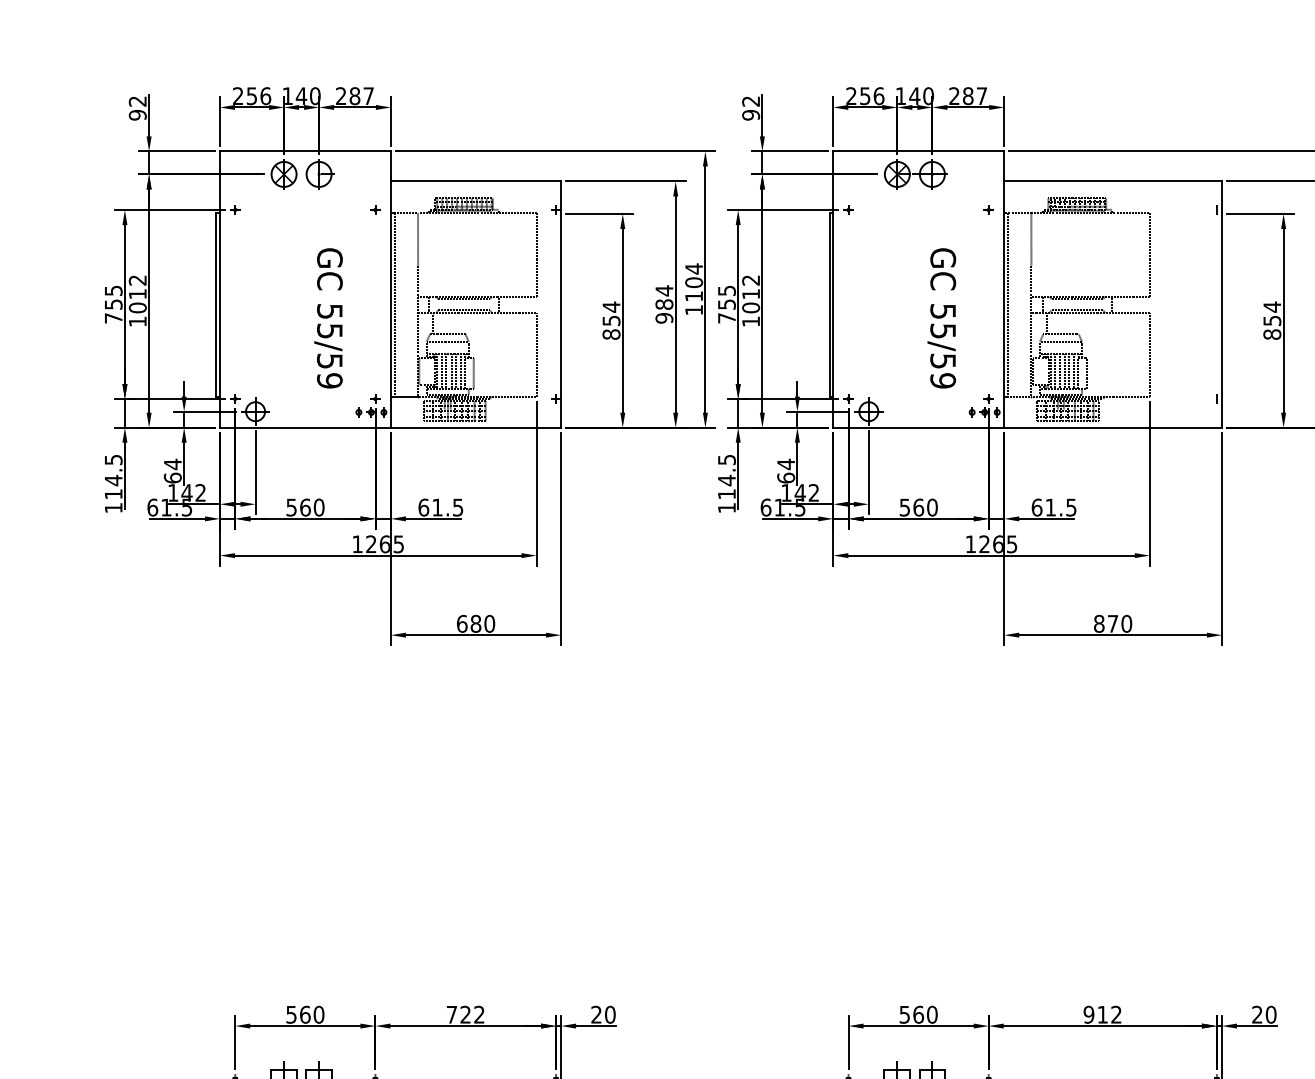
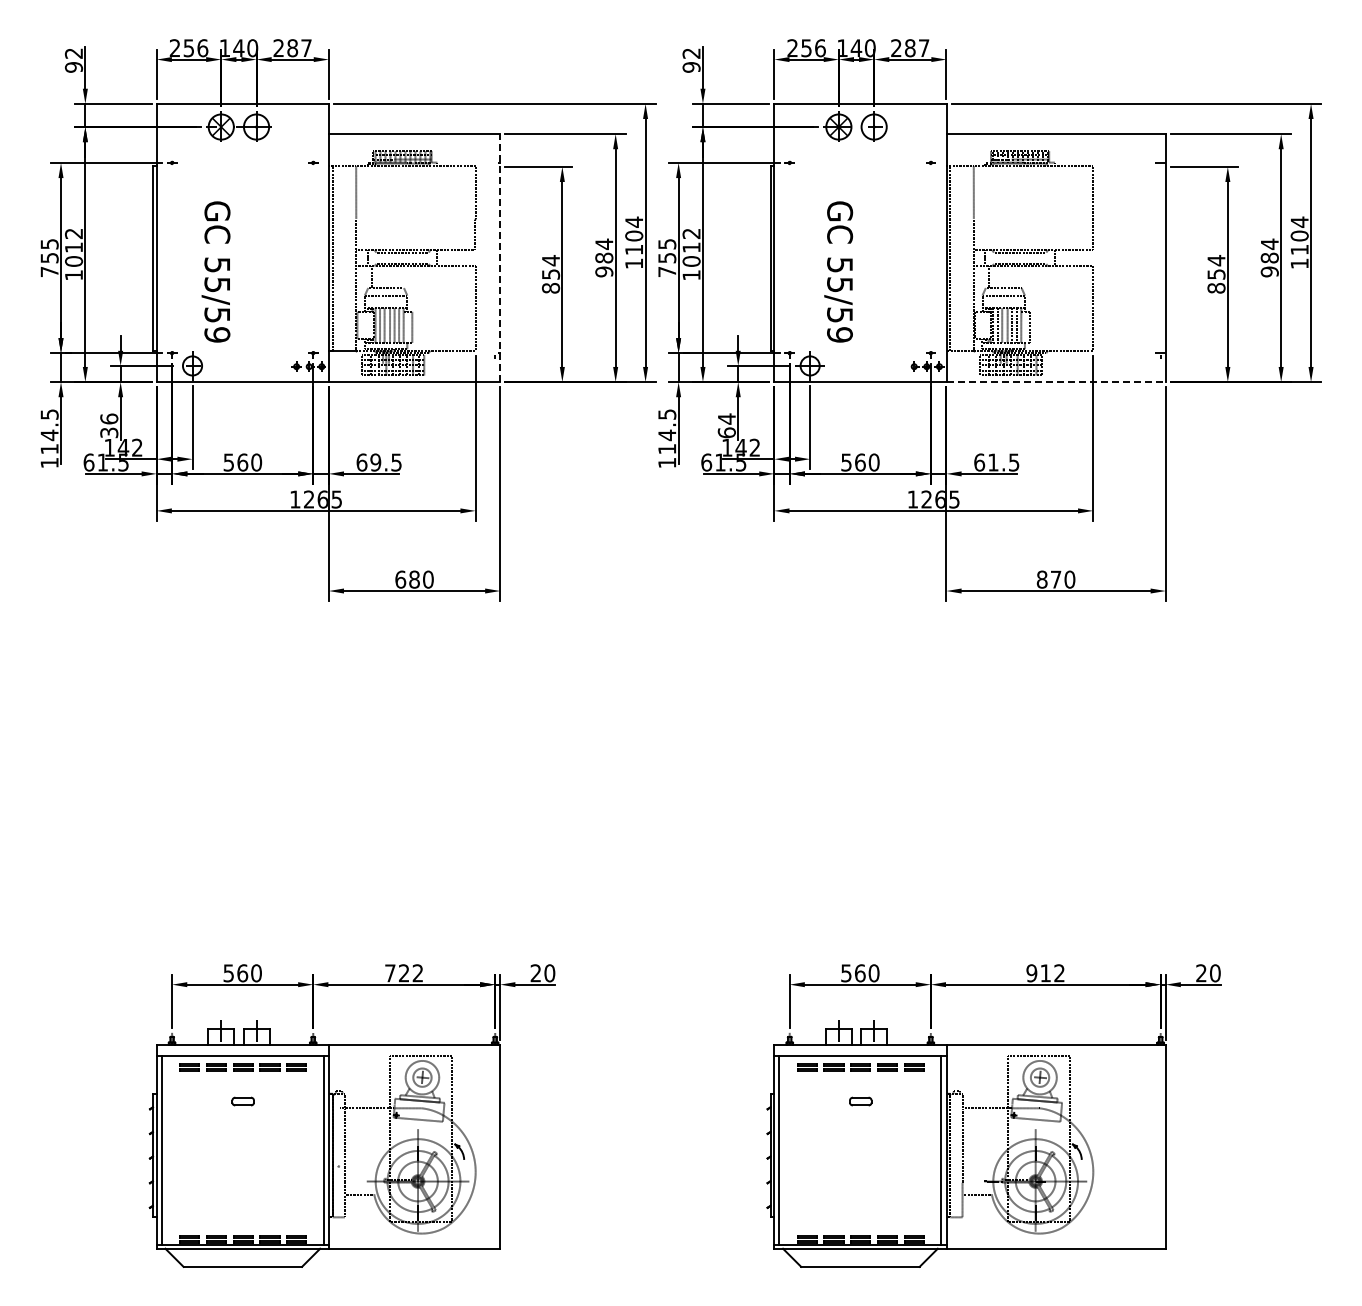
line: (561, 304) -> (500, 258), solid -> dashed
text: (327, 317) -> (215, 271), moved
text: (941, 317) -> (838, 271), moved
line: (1113, 428) -> (1056, 382), solid -> dashed
text: (173, 470) -> (109, 425), 64 -> 36
text: (437, 507) -> (375, 462), 61.5 -> 69.5

